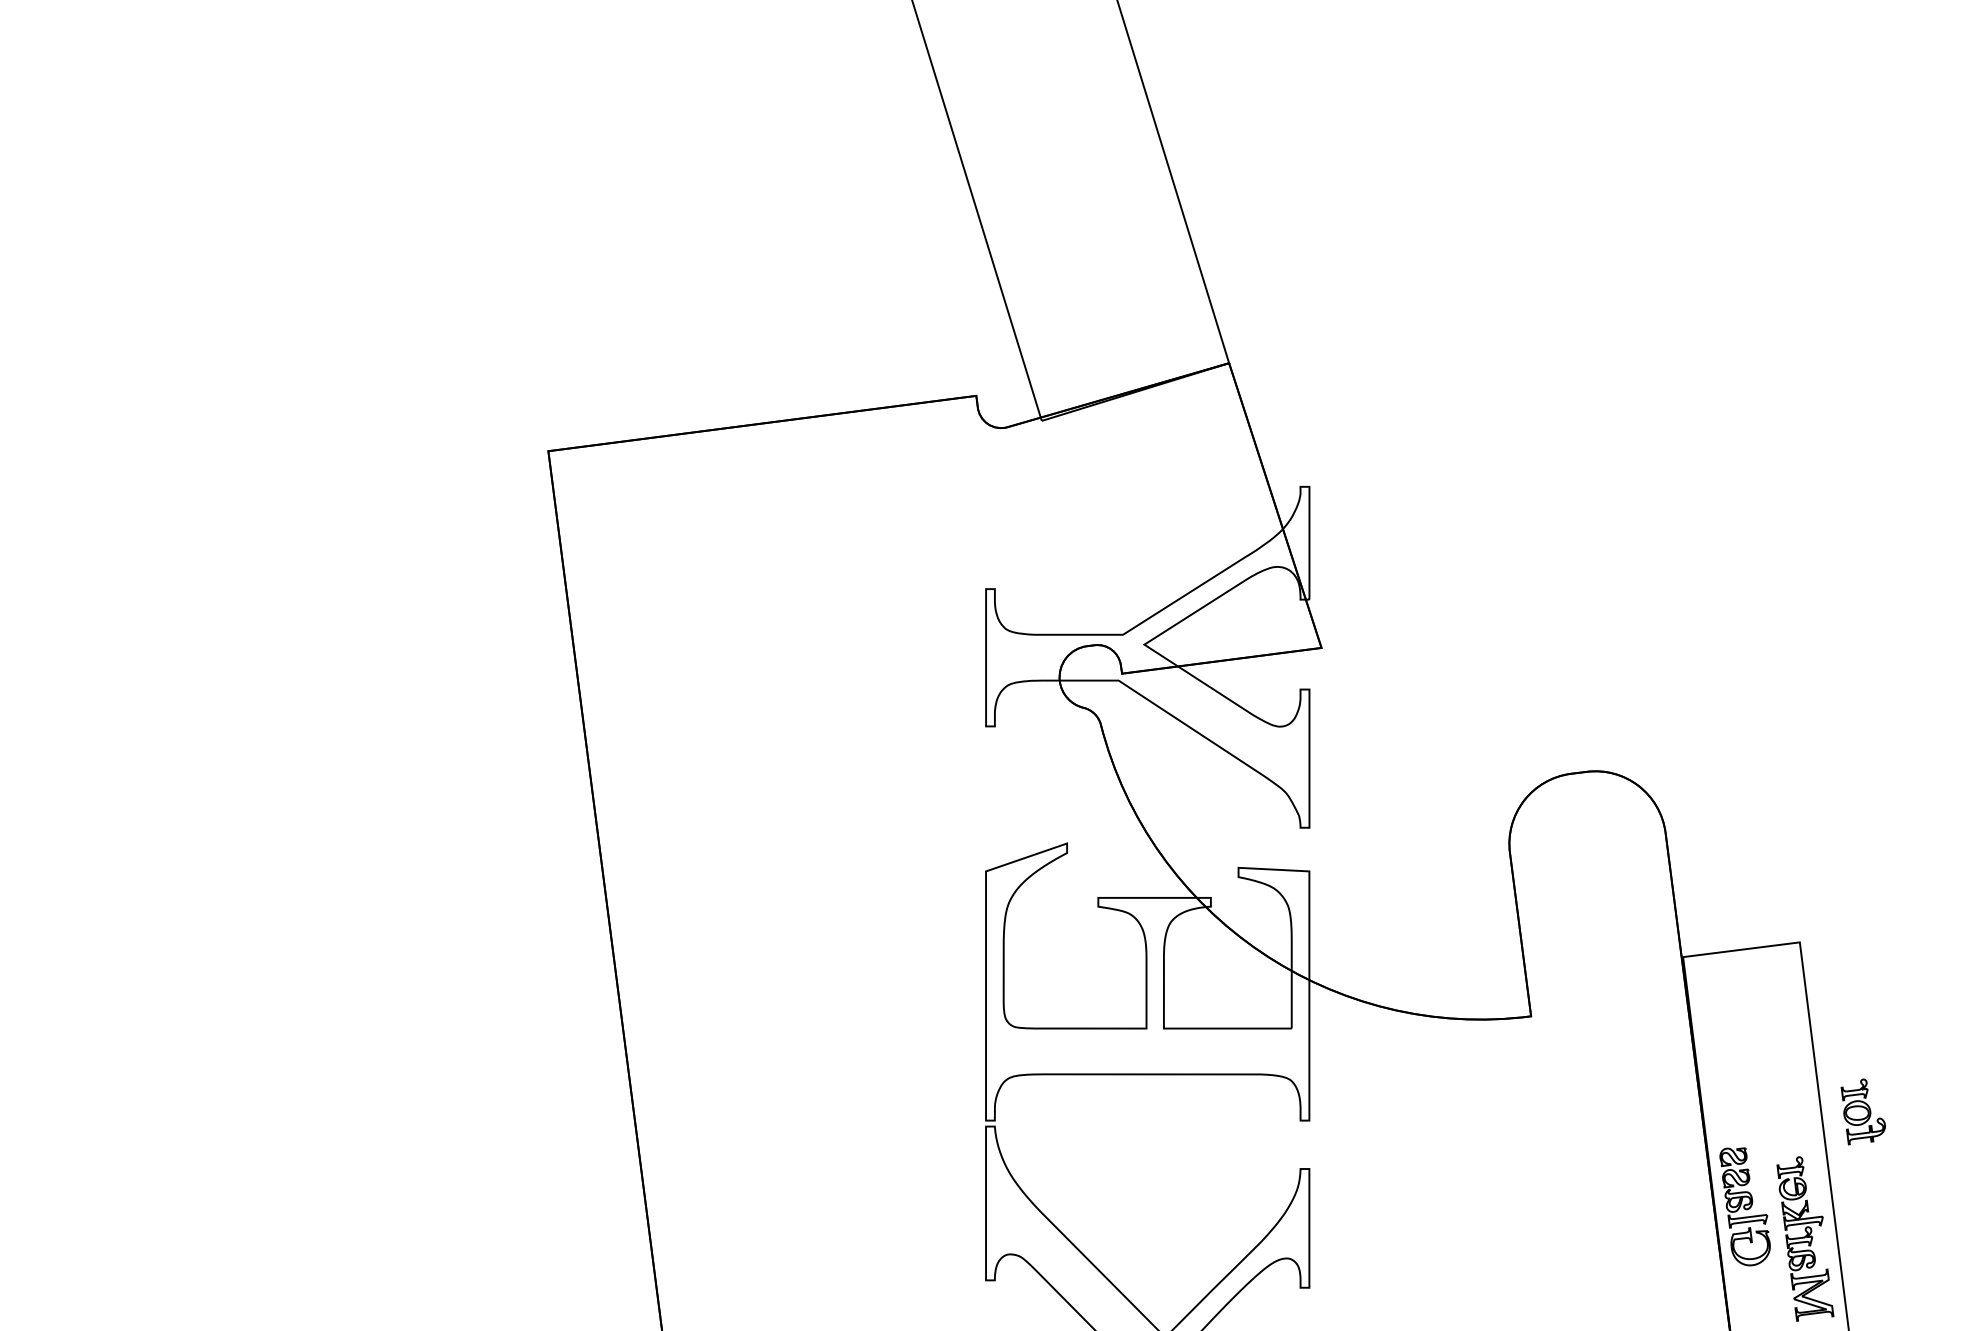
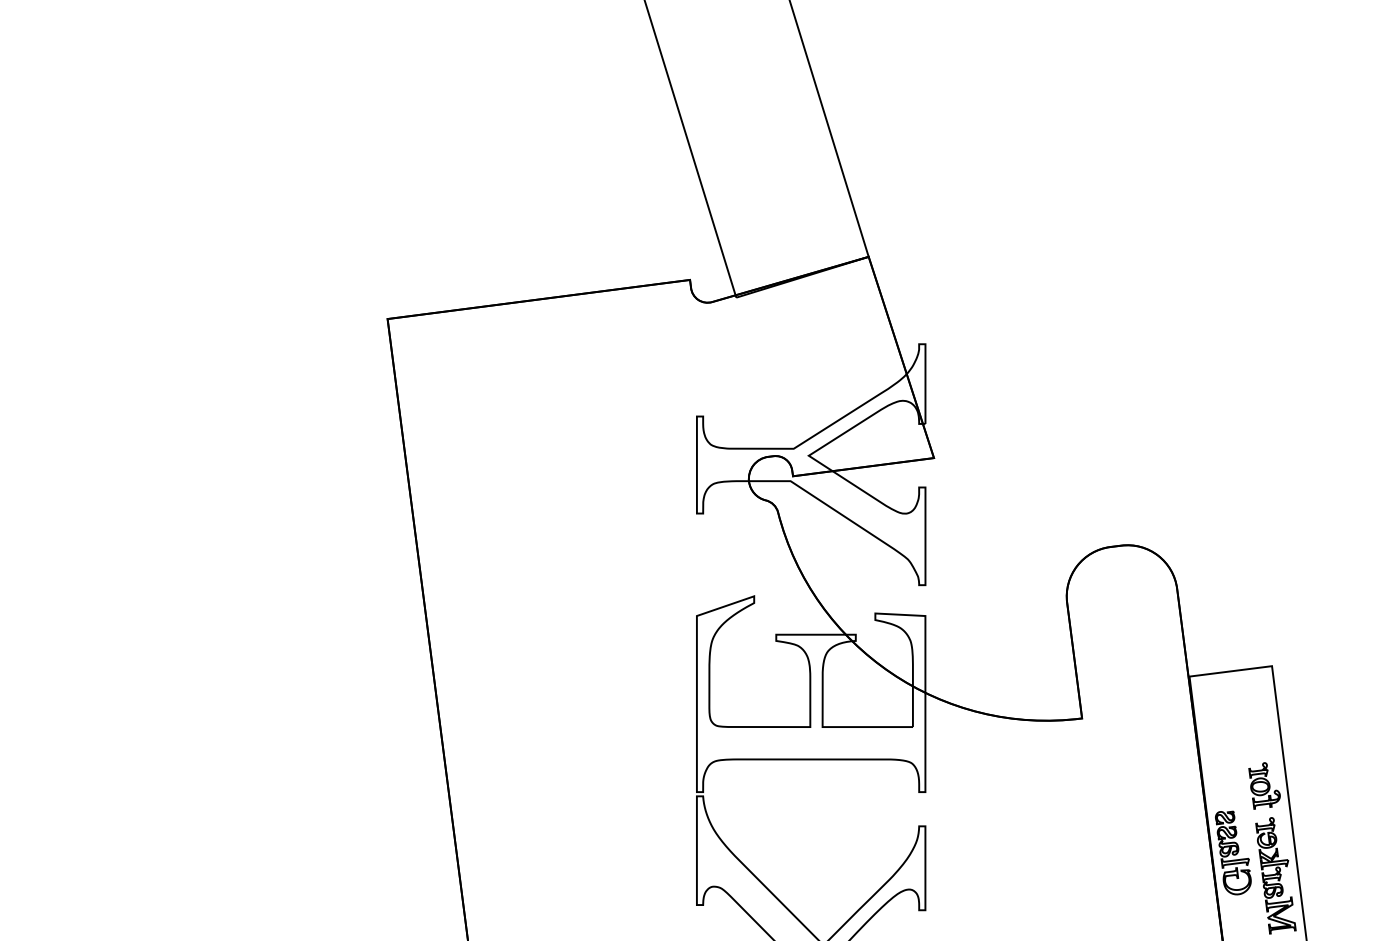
part: (1862, 1111) -> (1264, 785), moved

